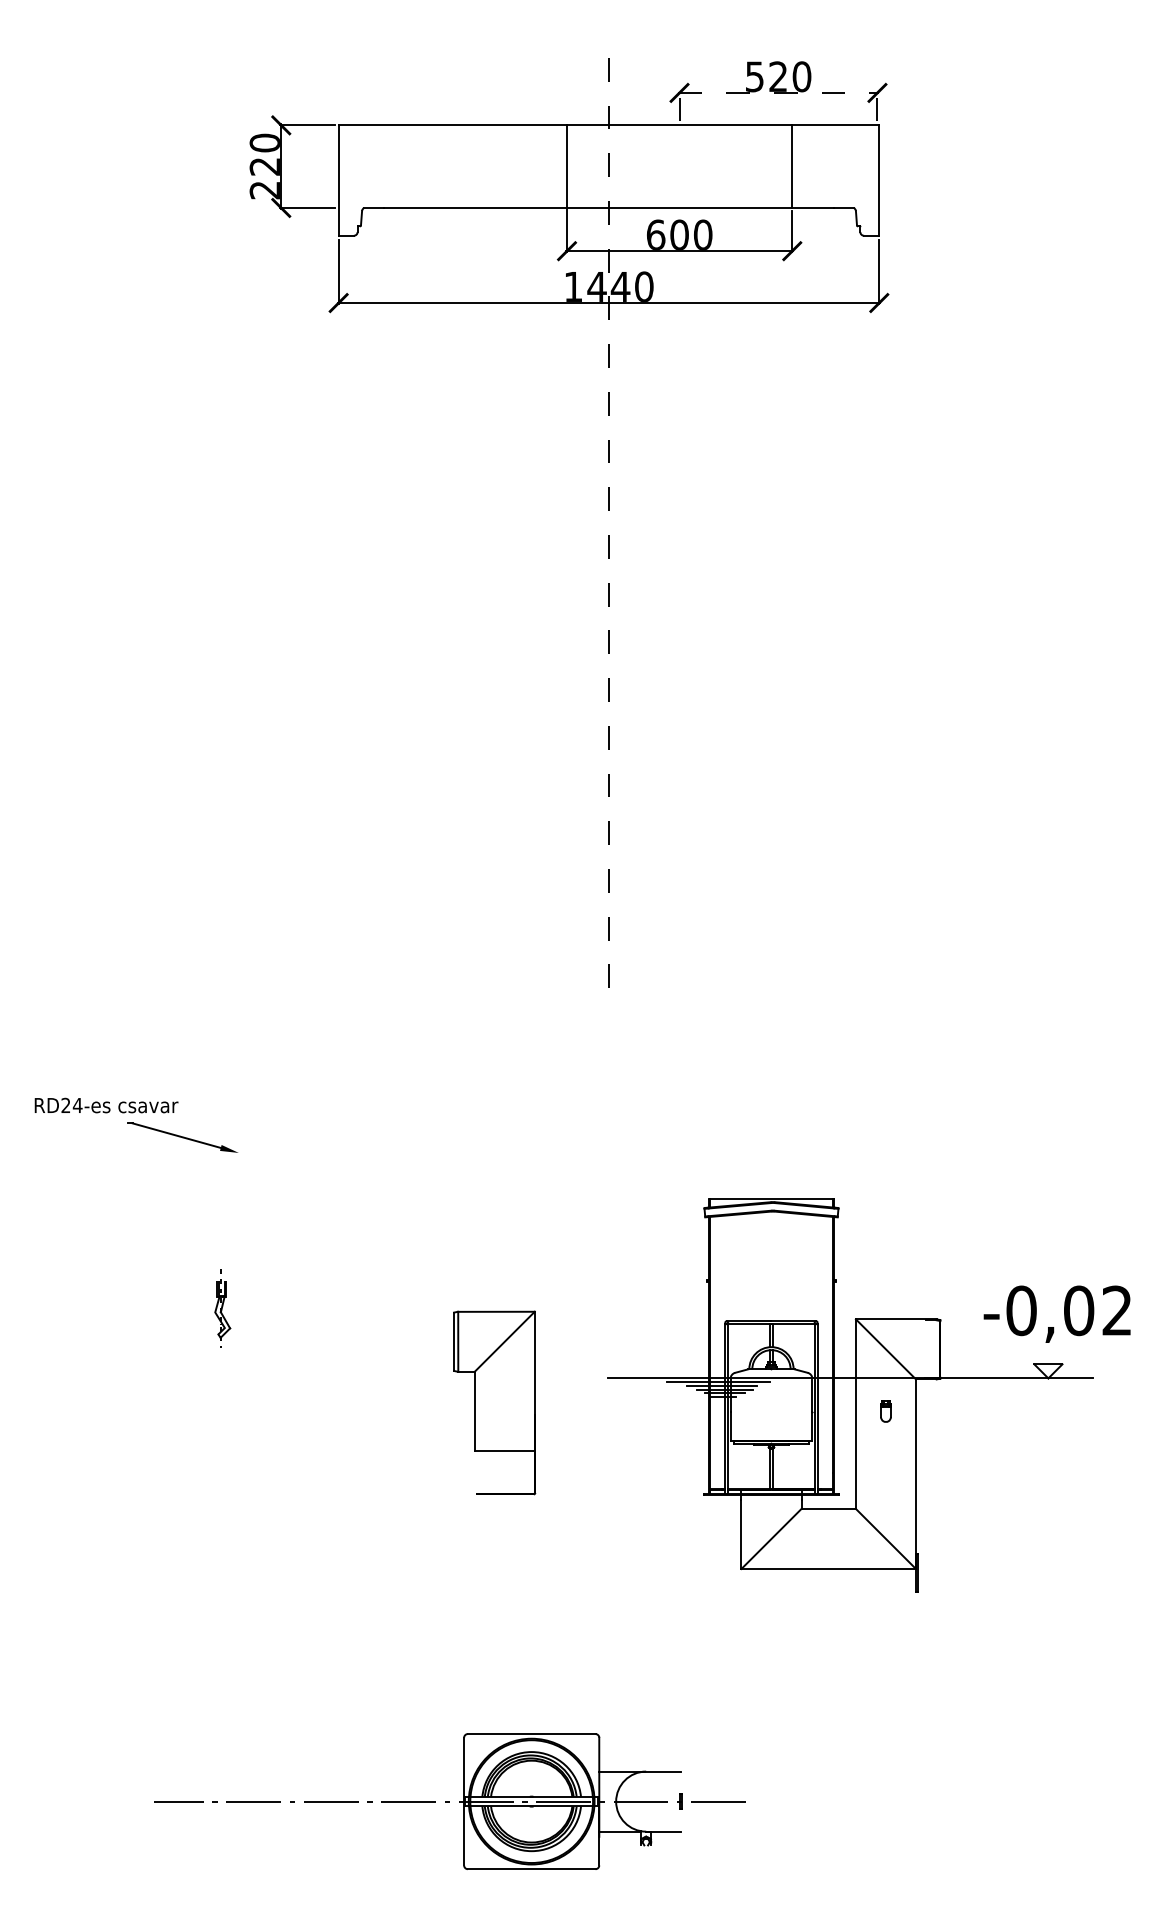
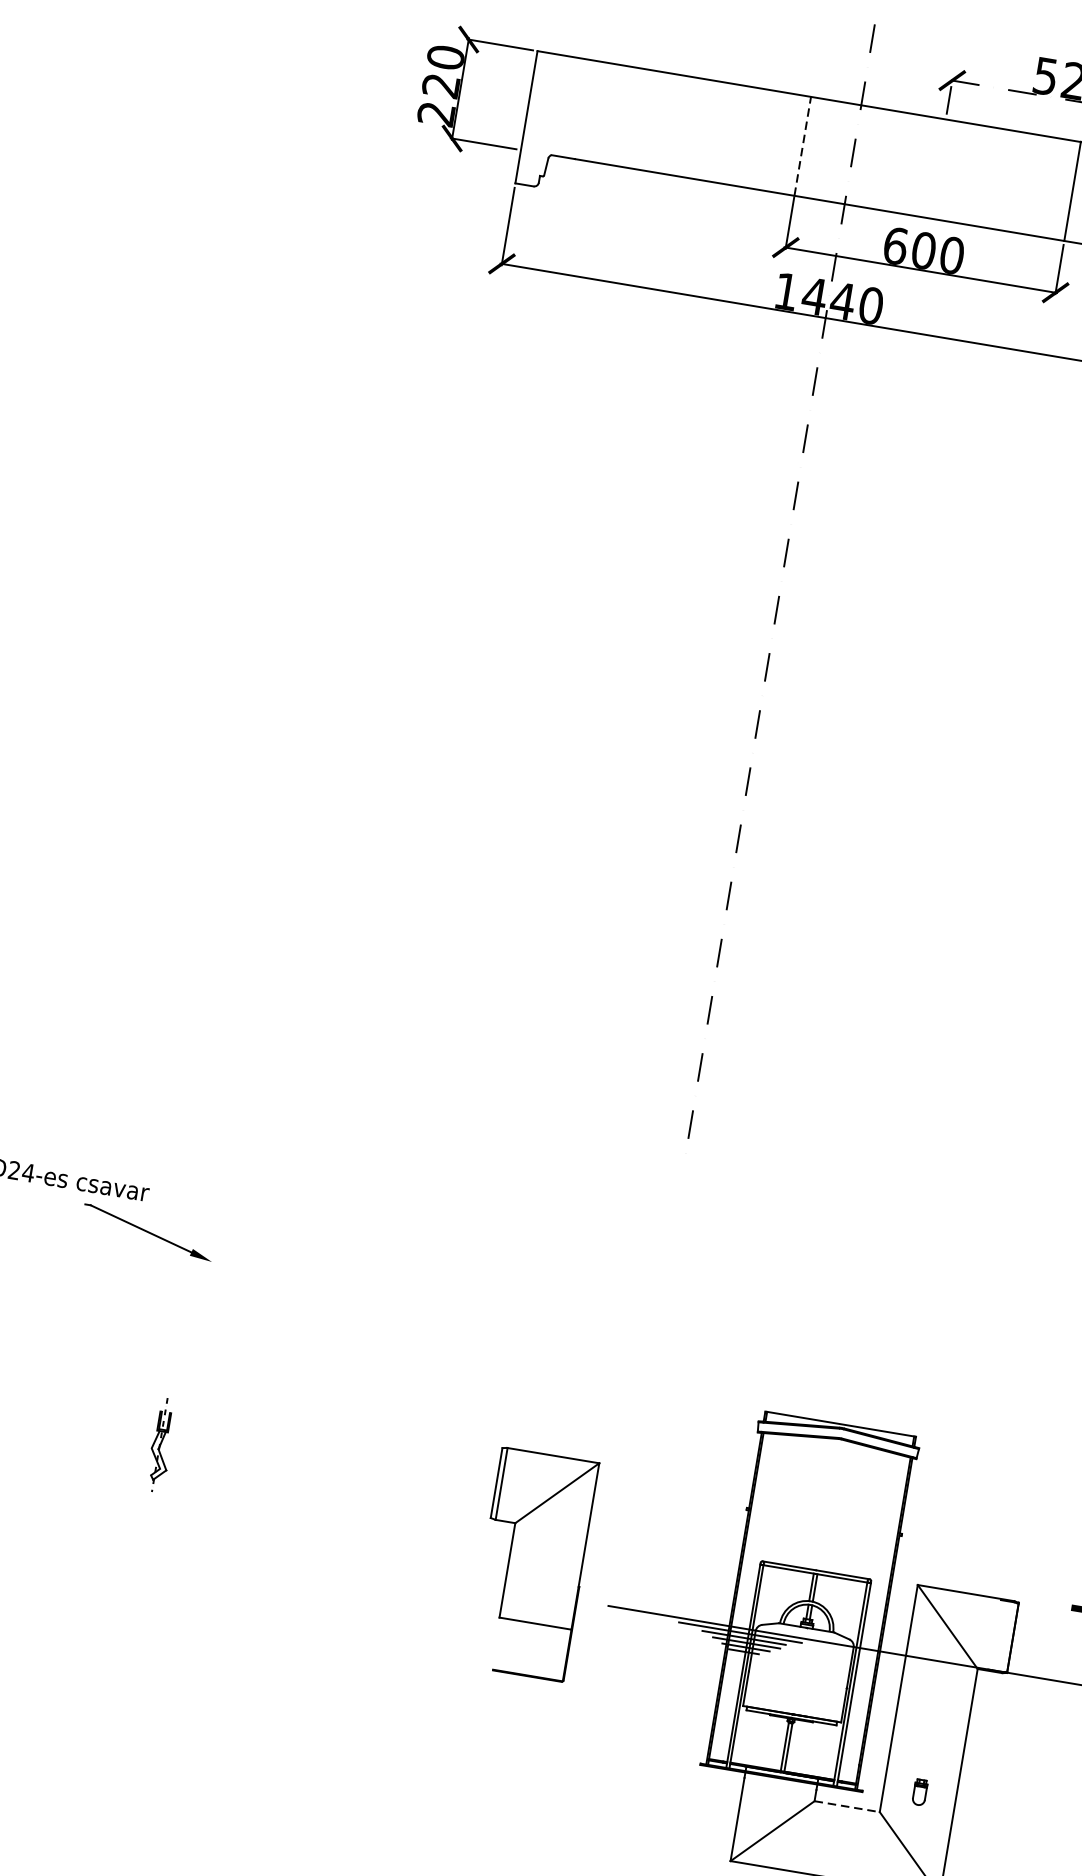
line: (567, 166) -> (803, 146), solid -> dashed
part: (494, 1402) -> (532, 1563), moved
part: (885, 1411) -> (919, 1792), moved
line: (829, 1508) -> (848, 1806), solid -> dashed

